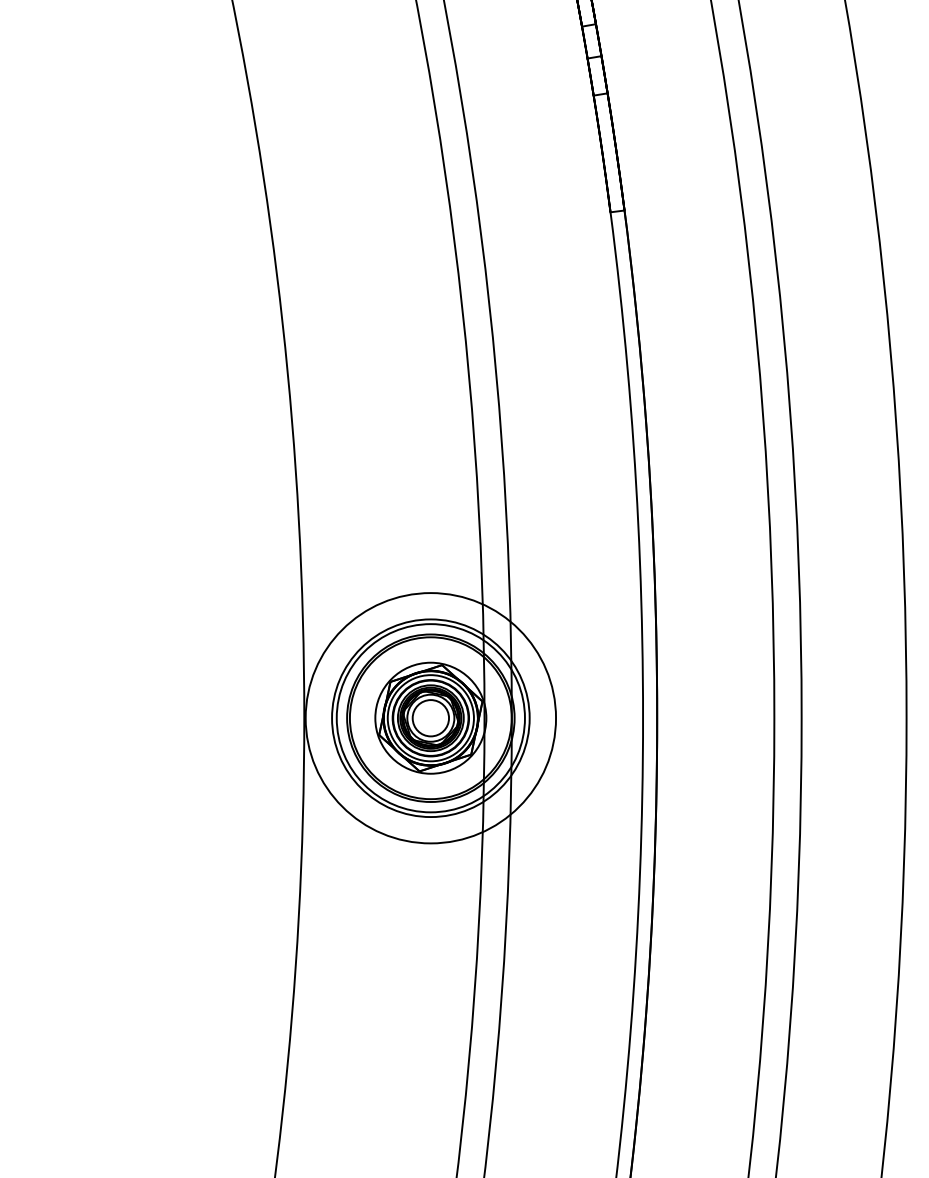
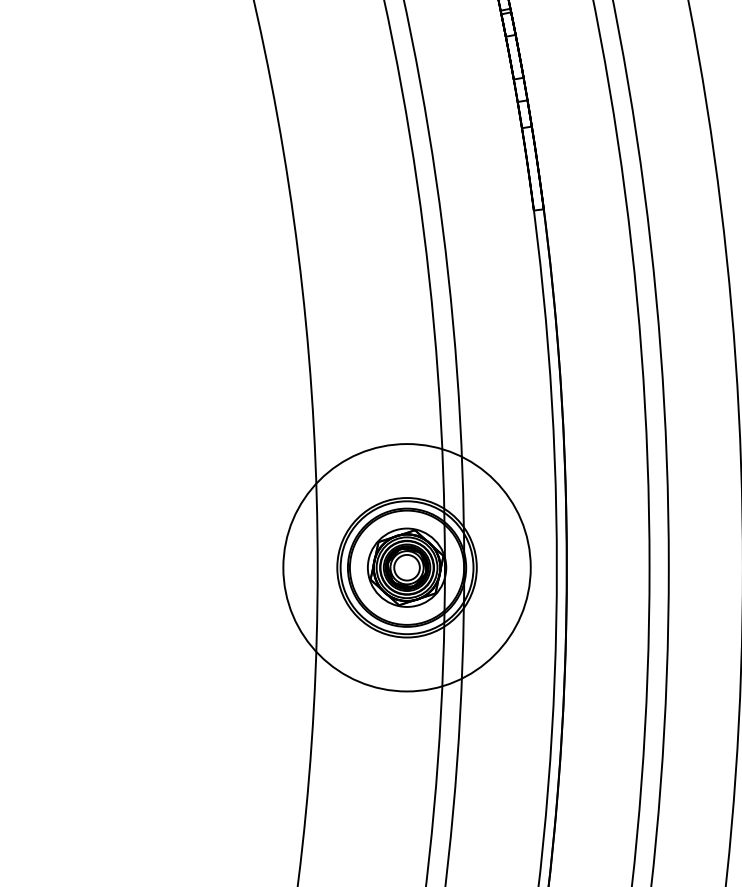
circle: (430, 717) -> (406, 567), size x1.4

